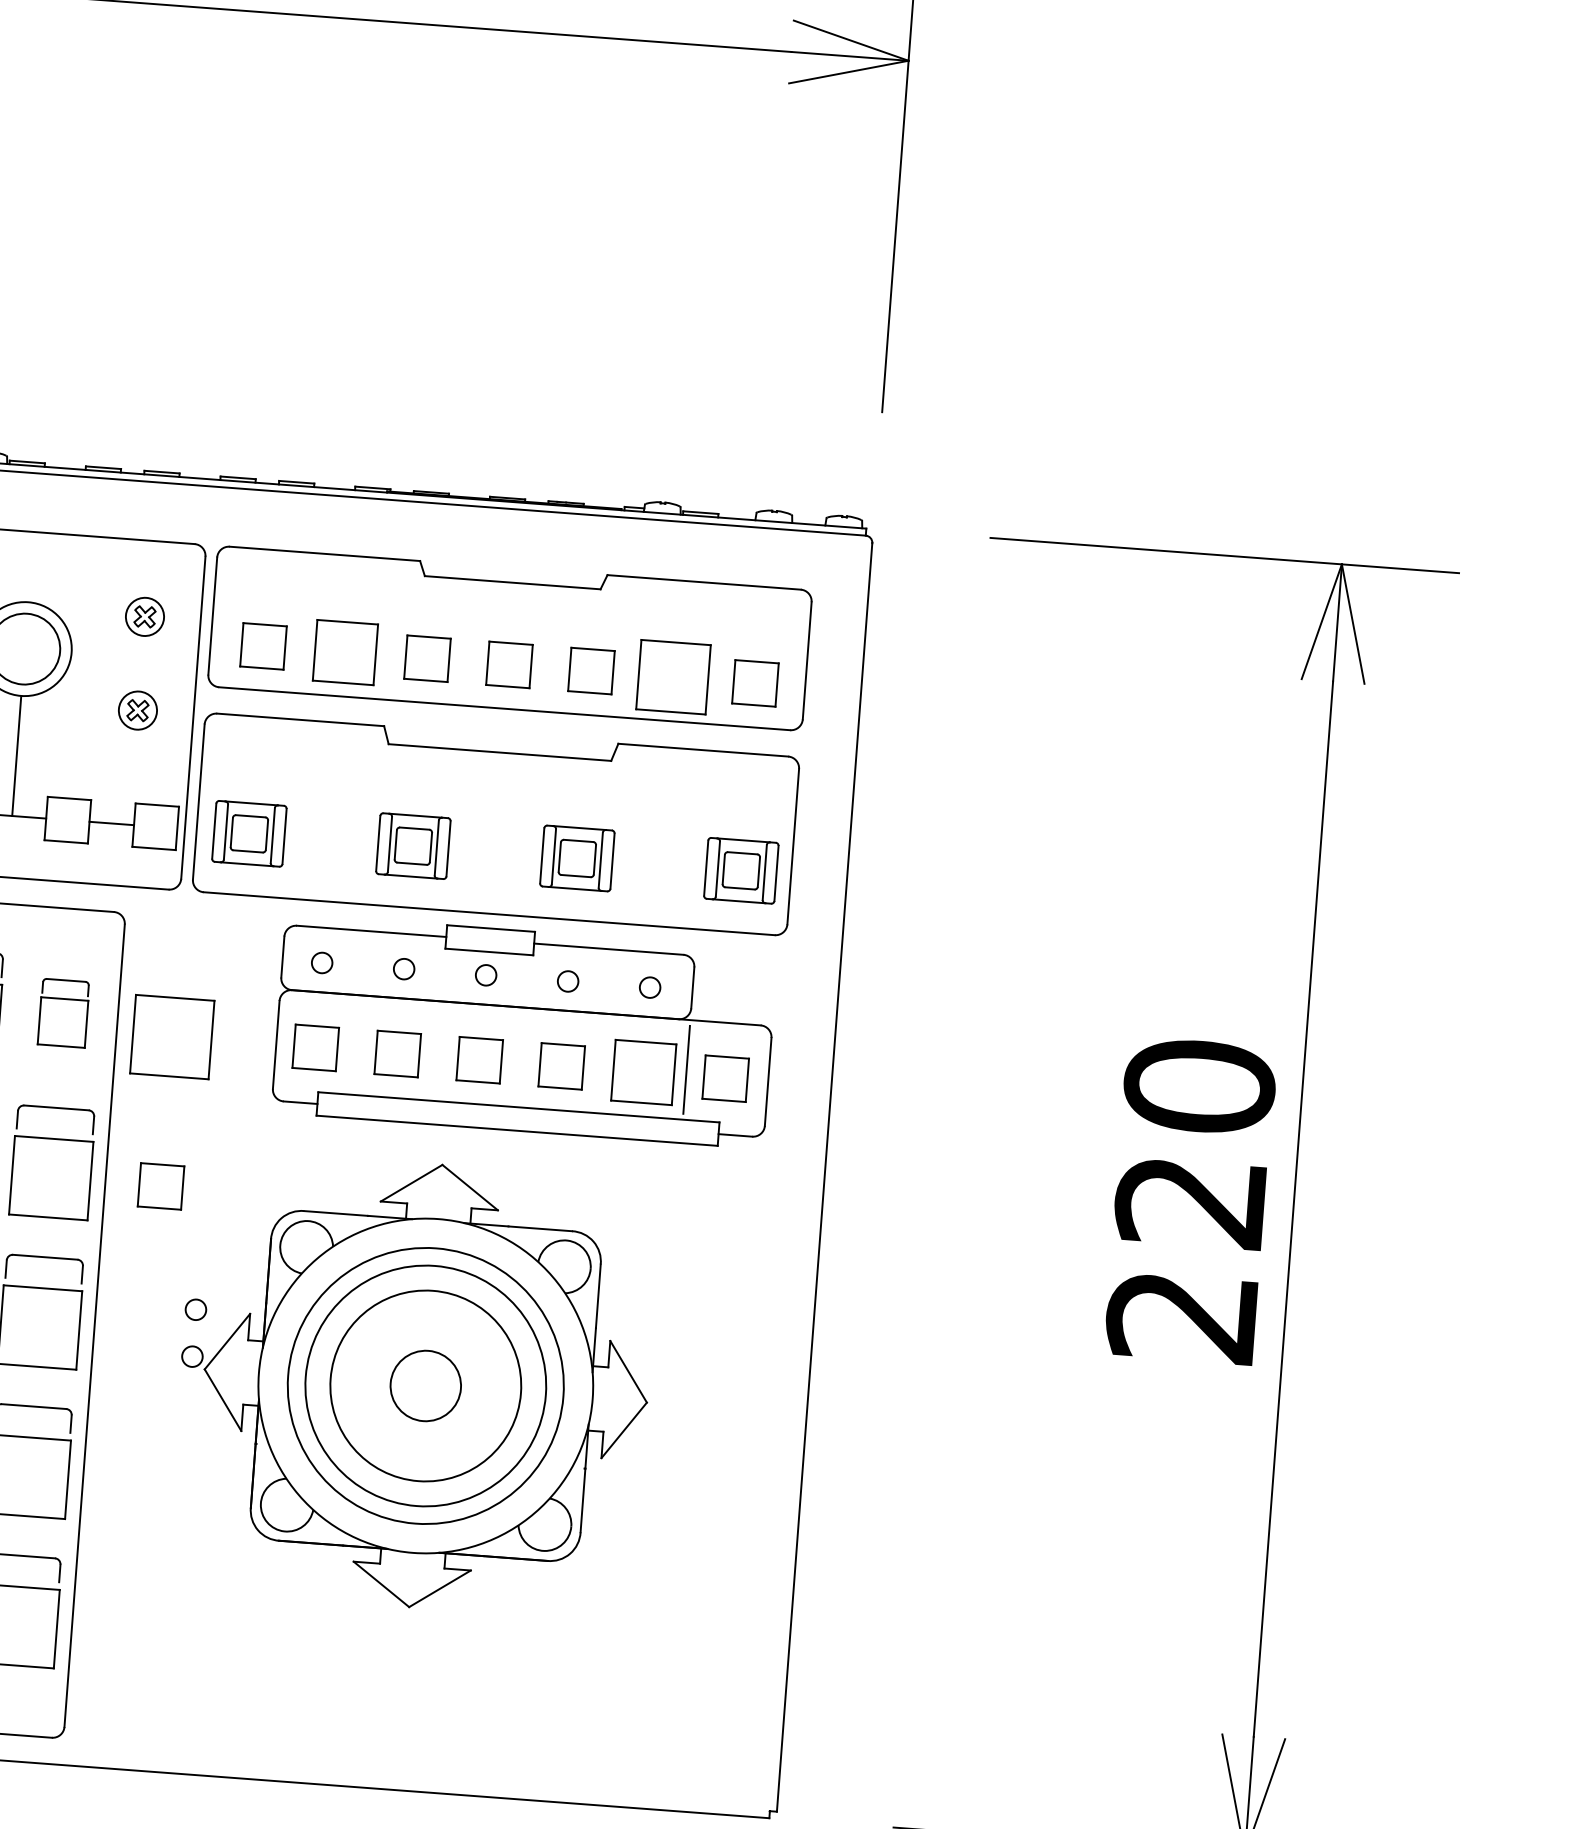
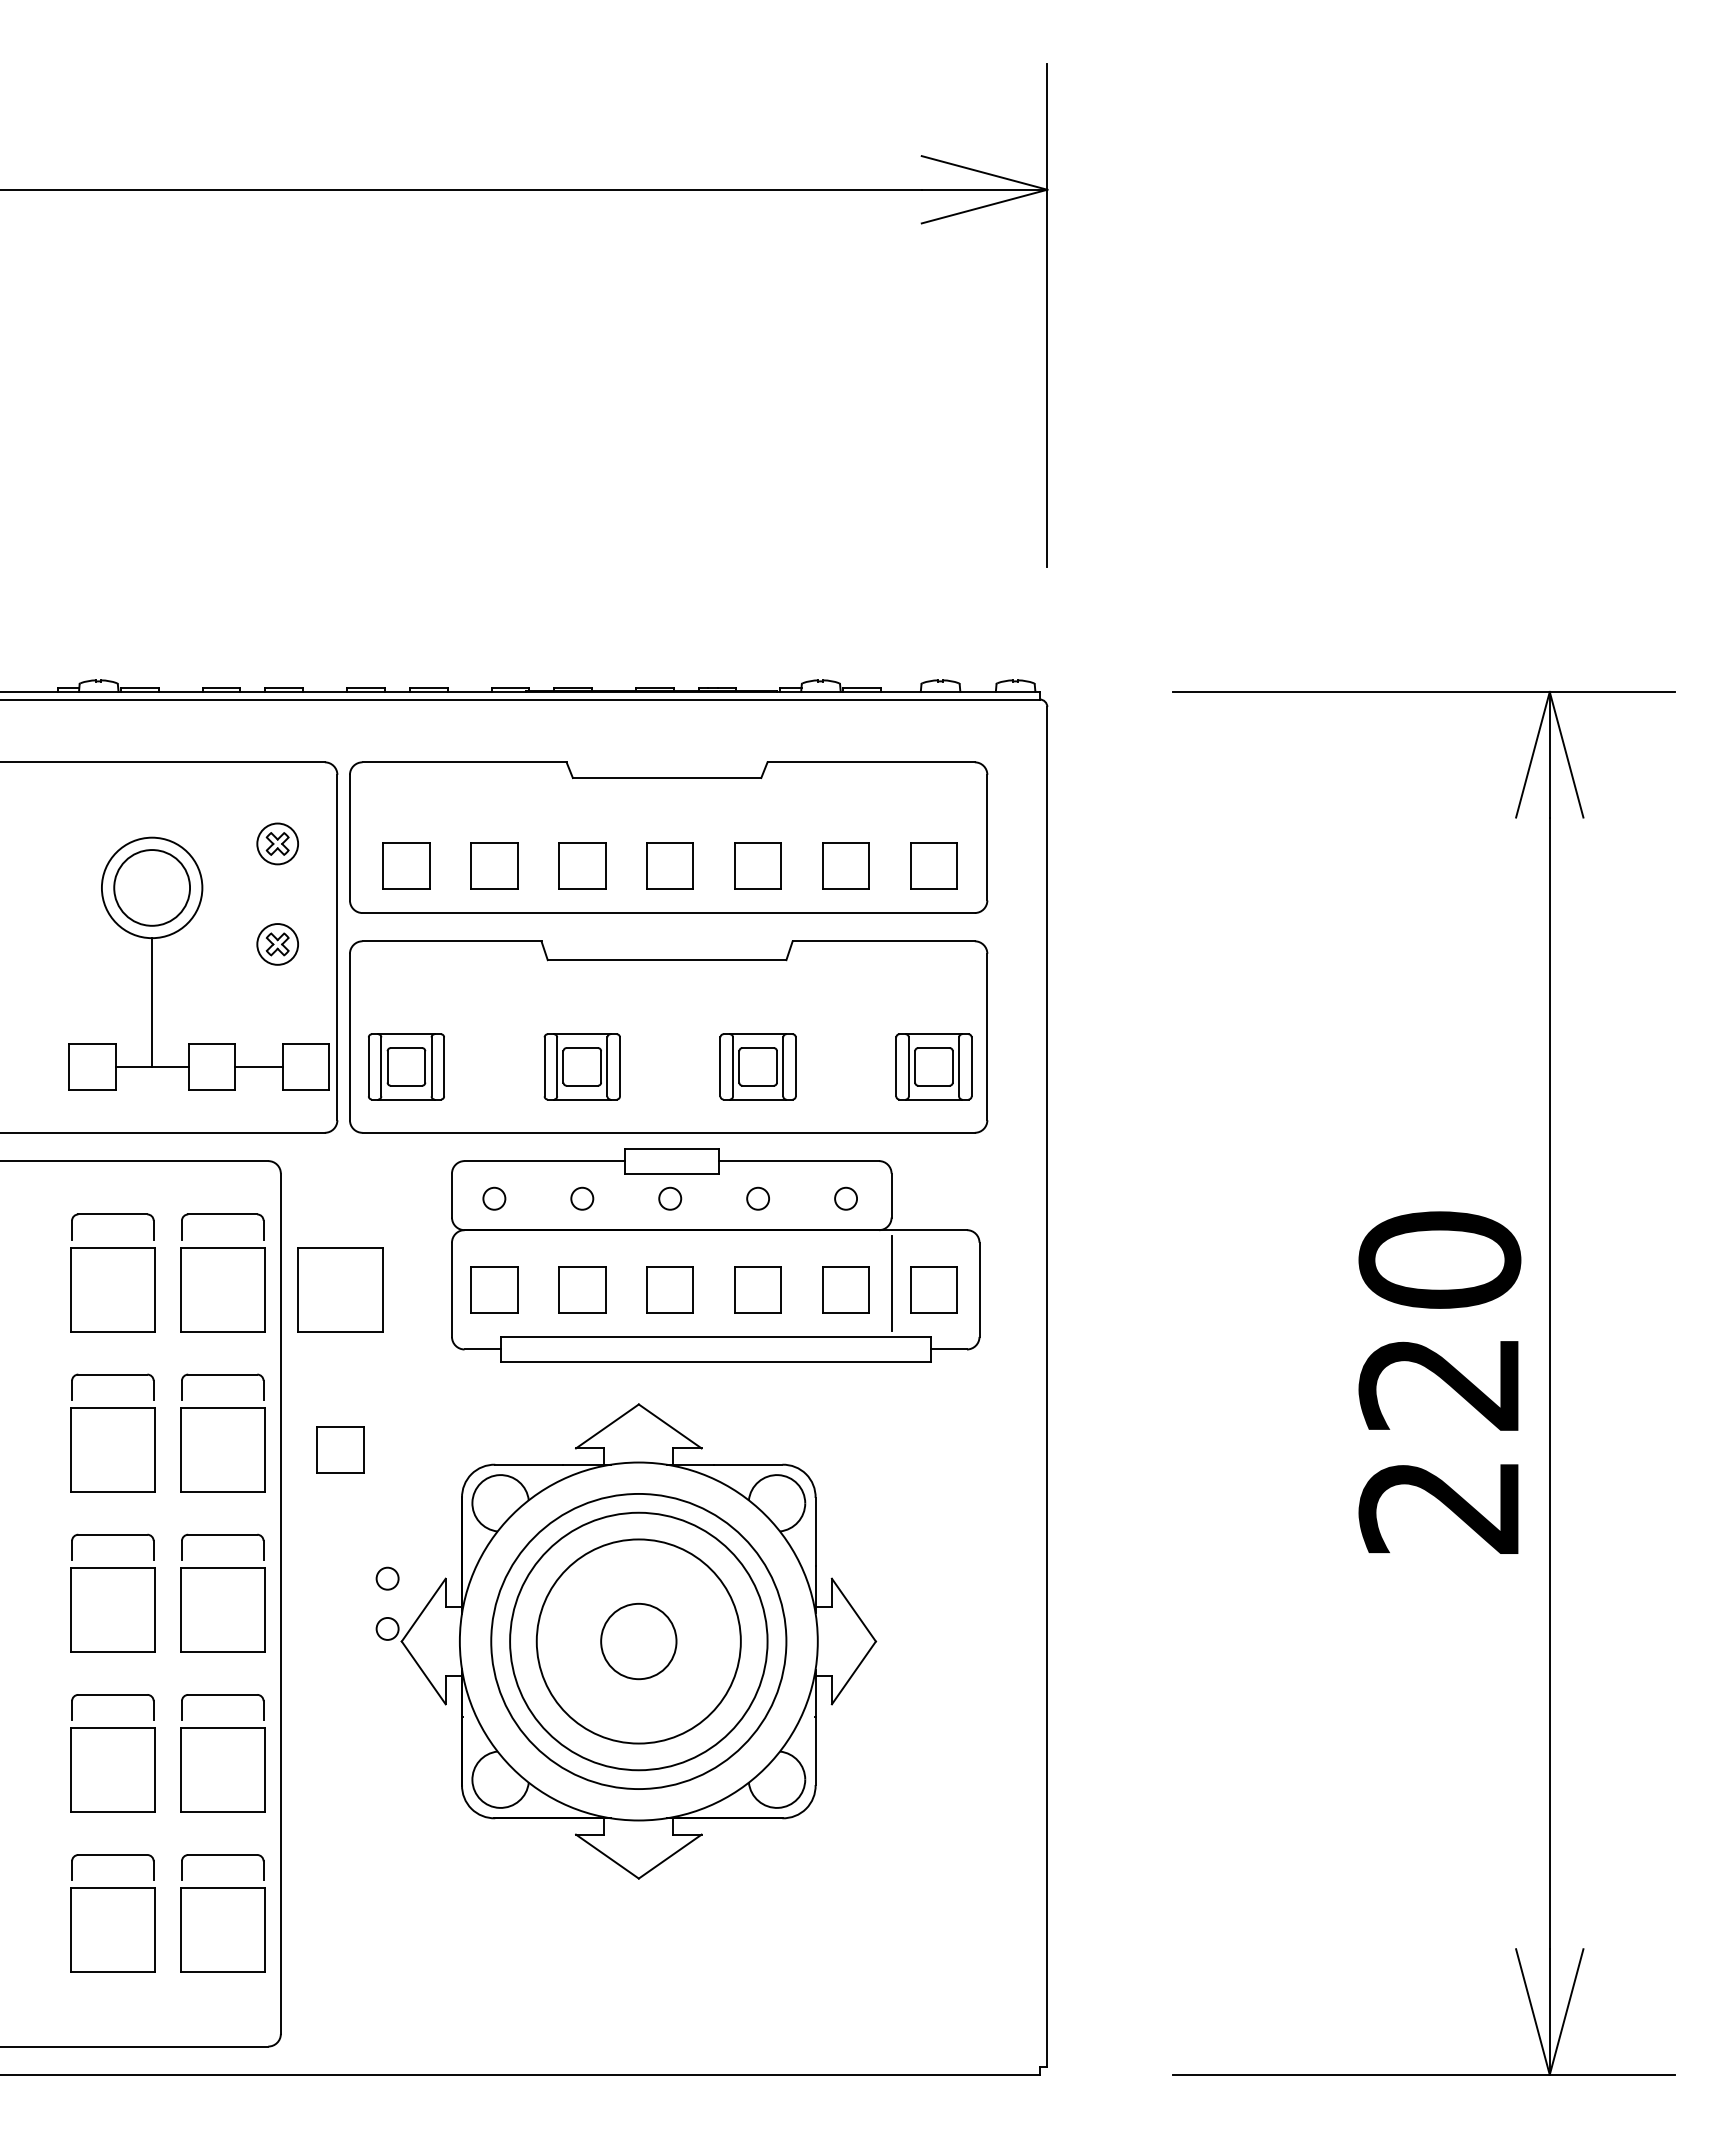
part: (345, 652) -> (494, 865), size x0.71
part: (672, 676) -> (845, 865), size x0.62
part: (63, 1012) -> (222, 1272), size x1.67
part: (643, 1072) -> (845, 1289), size x0.71

